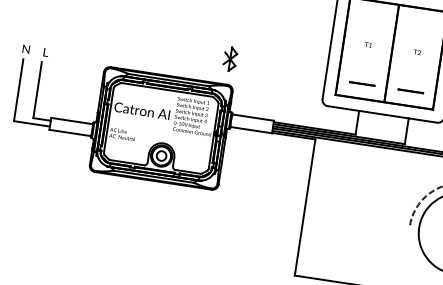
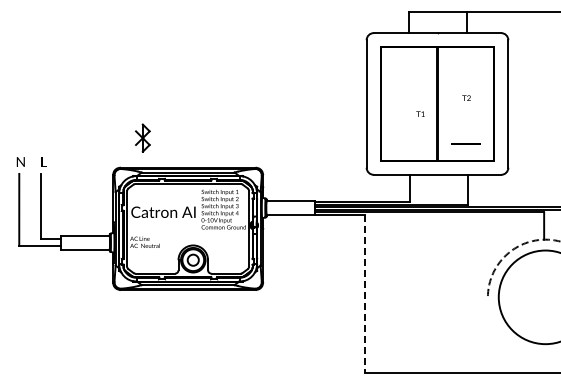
text: (368, 44) -> (420, 113), moved
part: (230, 58) -> (142, 137), moved
line: (361, 83) -> (408, 143), removed
line: (305, 207) -> (365, 294), solid -> dashed

